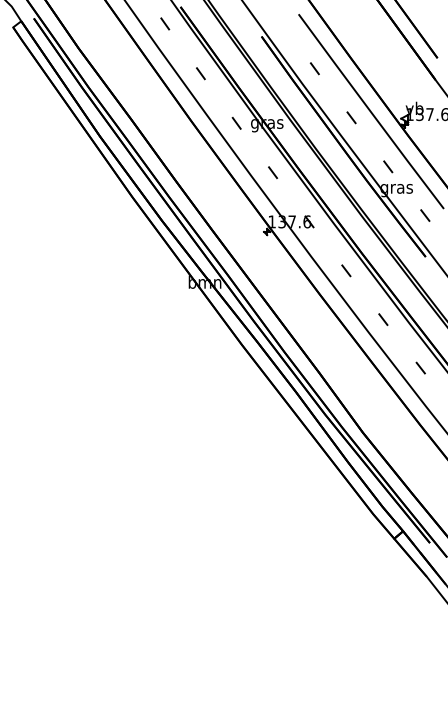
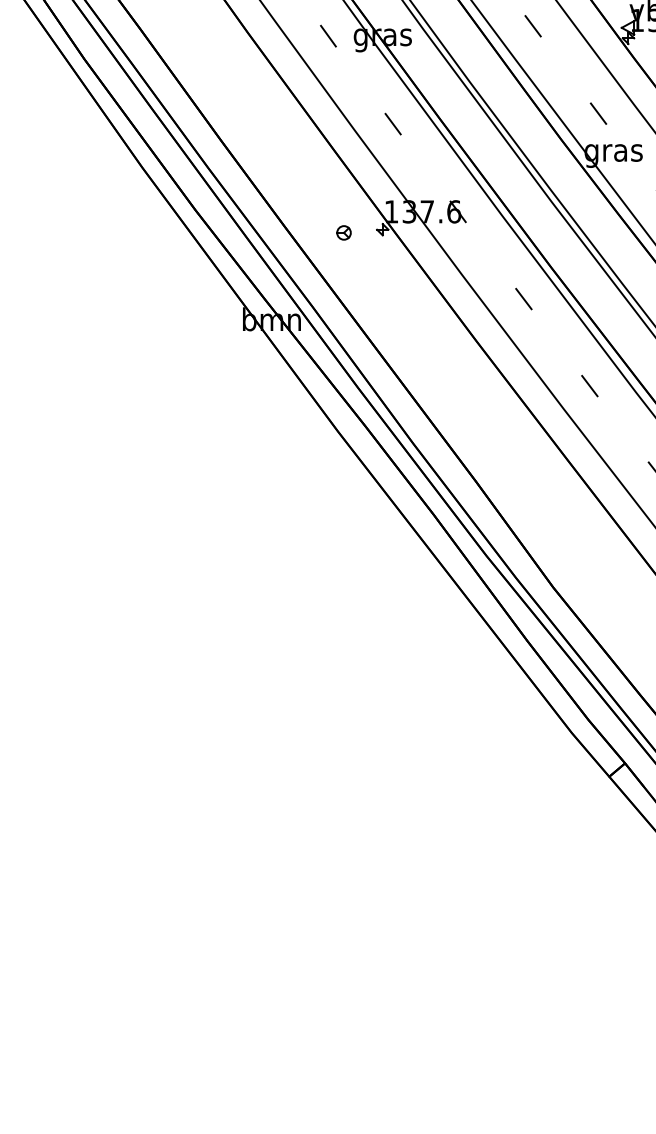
part: (245, 233) -> (344, 232), added

